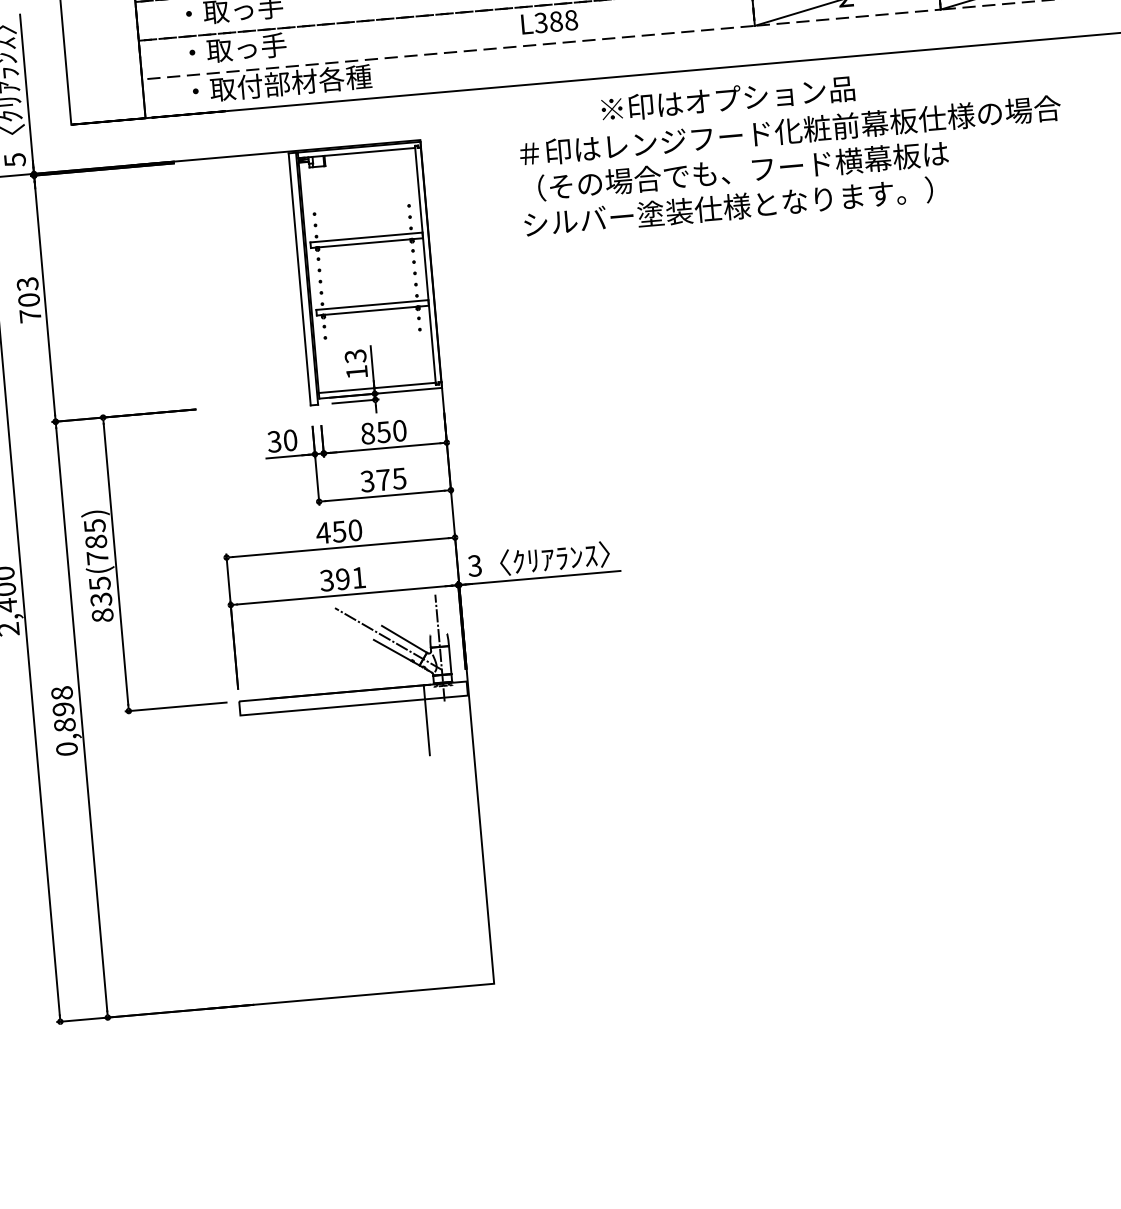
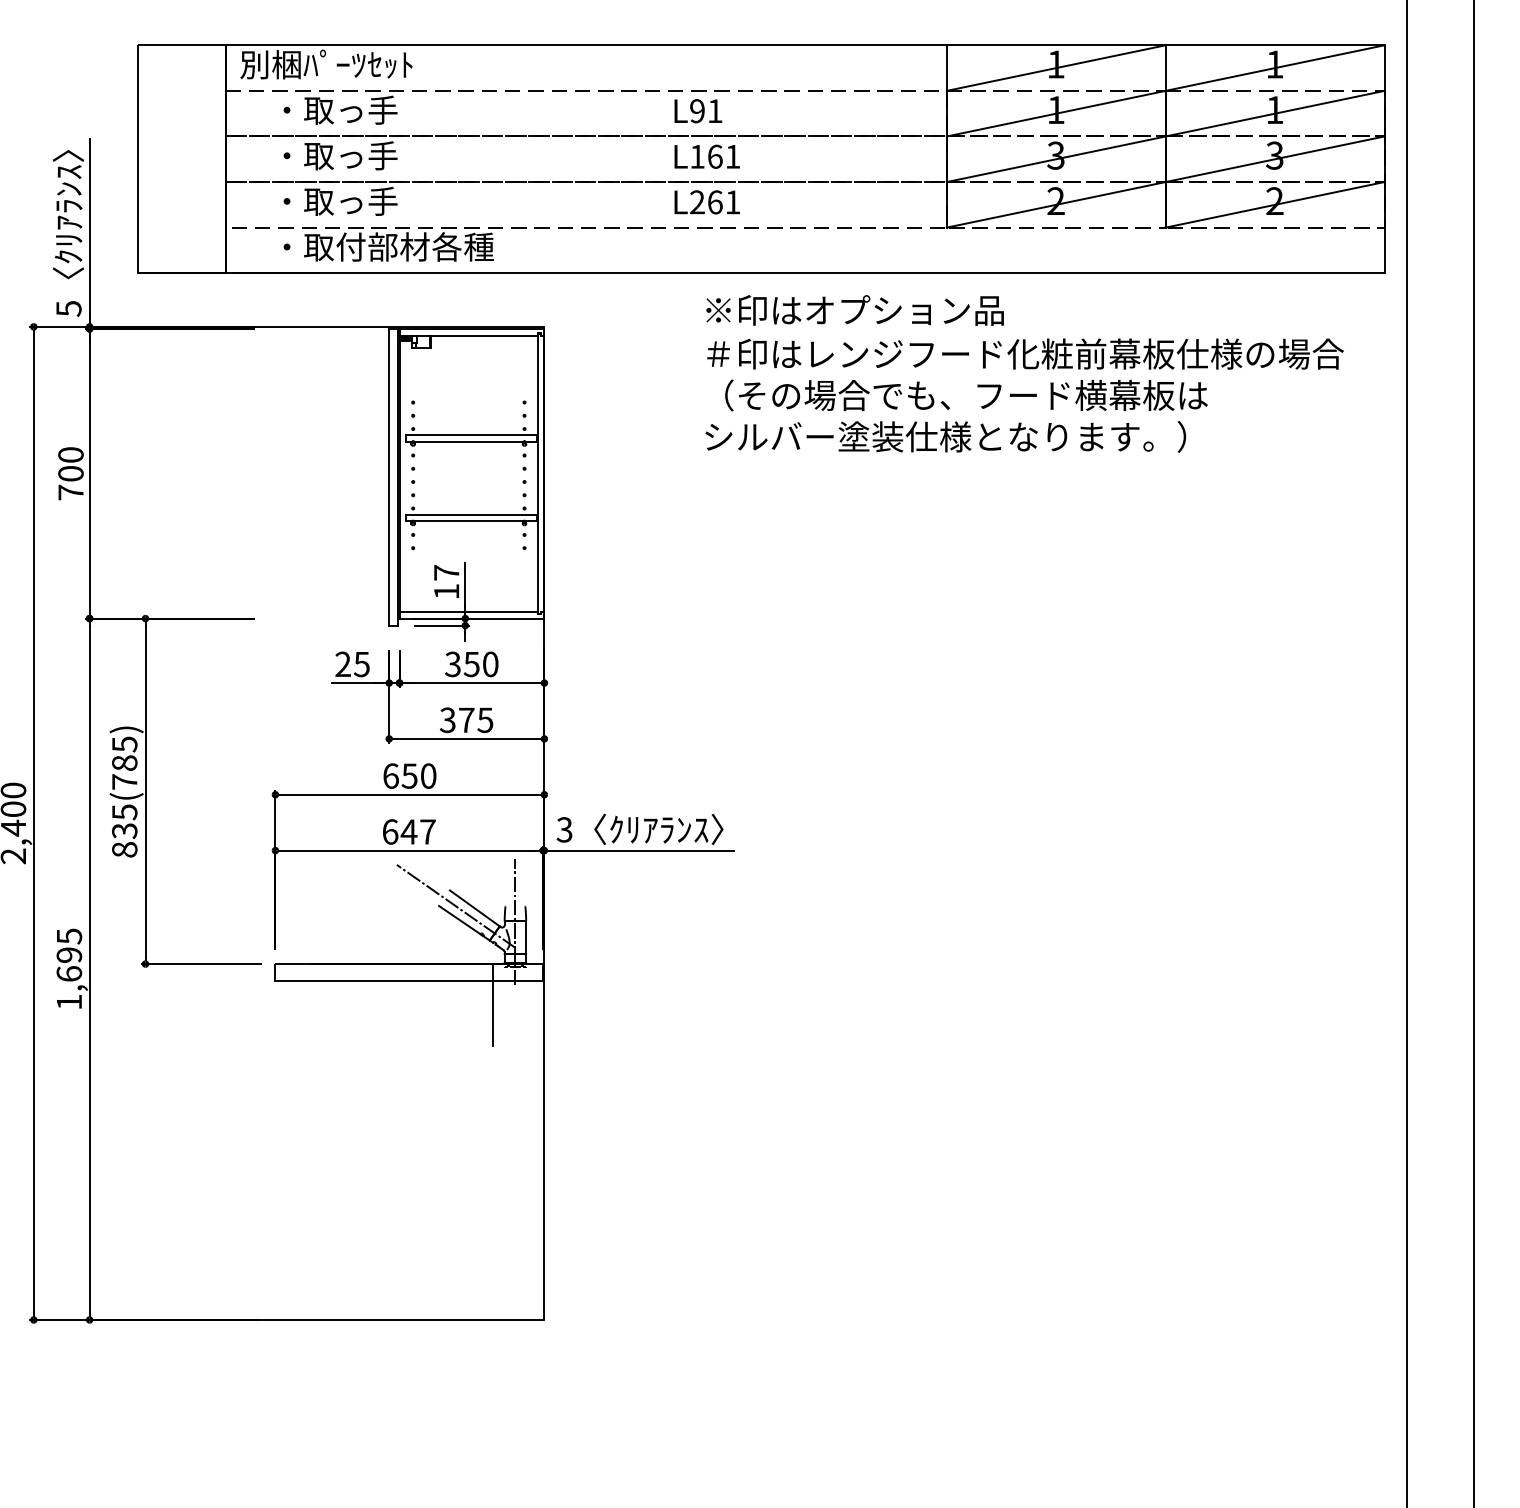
text: (555, 21) -> (714, 202), L388 -> L261
text: (727, 99) -> (854, 310), moved
text: (792, 166) -> (1024, 395), moved
text: (27, 284) -> (70, 455), 703 -> 700
text: (355, 356) -> (446, 572), 13 -> 17
text: (367, 432) -> (452, 663), 850 -> 350
text: (282, 441) -> (352, 664), 30 -> 25
text: (322, 532) -> (390, 775), 450 -> 650
text: (342, 578) -> (408, 831), 391 -> 647
text: (64, 720) -> (69, 968), 0,898 -> 1,695

